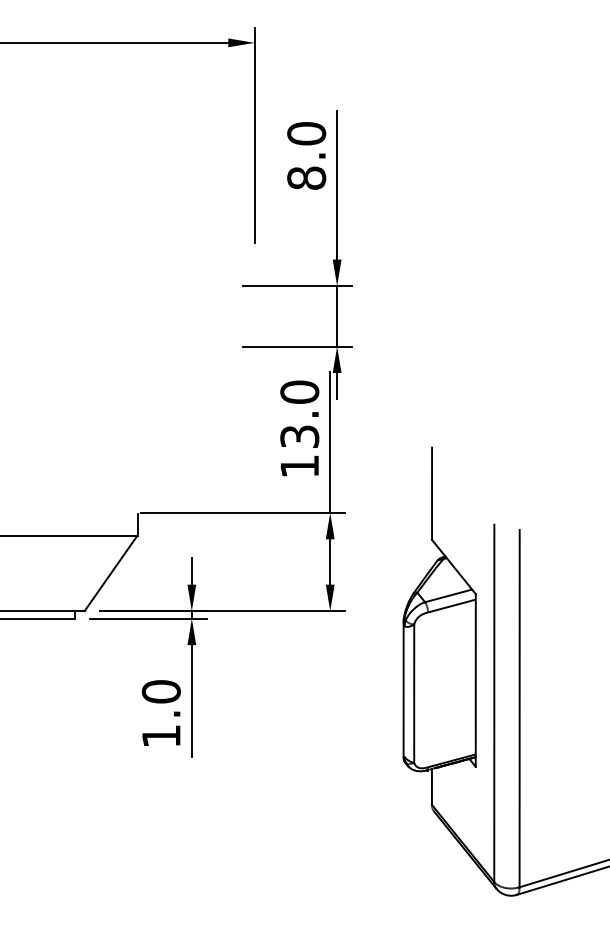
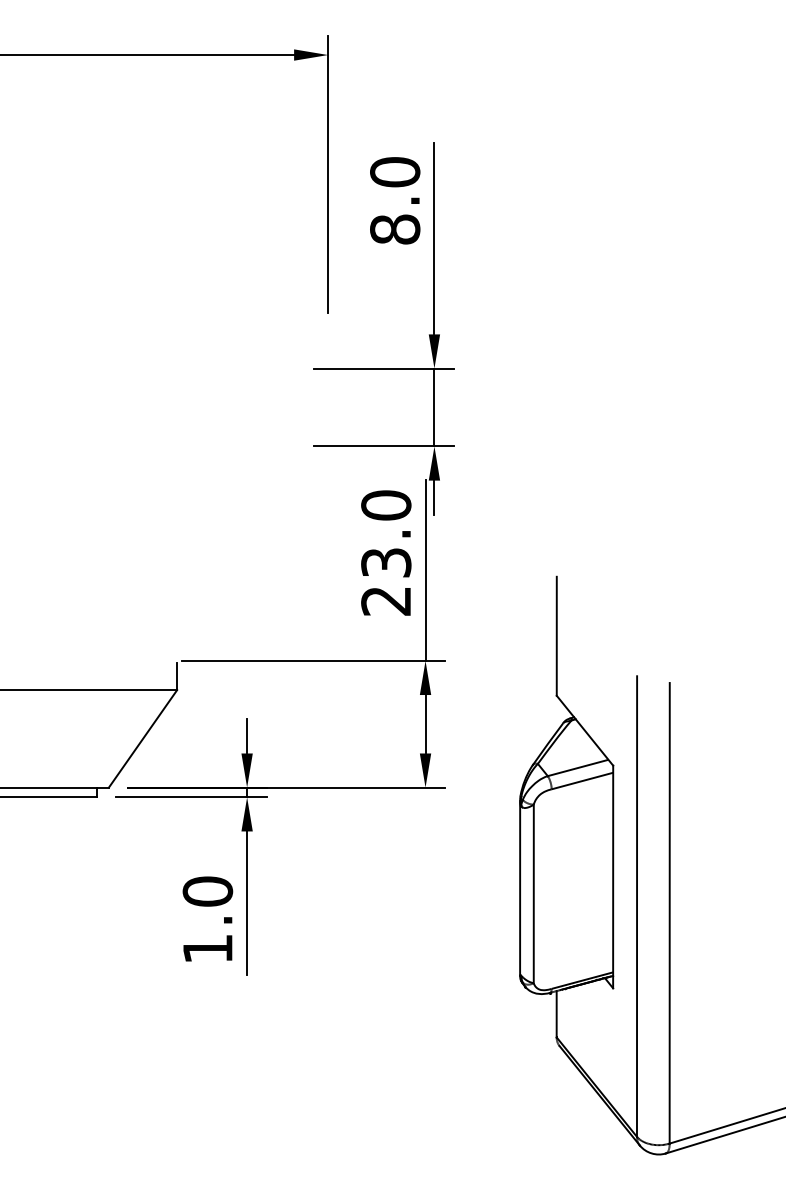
text: (299, 466) -> (385, 601), 13.0 -> 23.0

